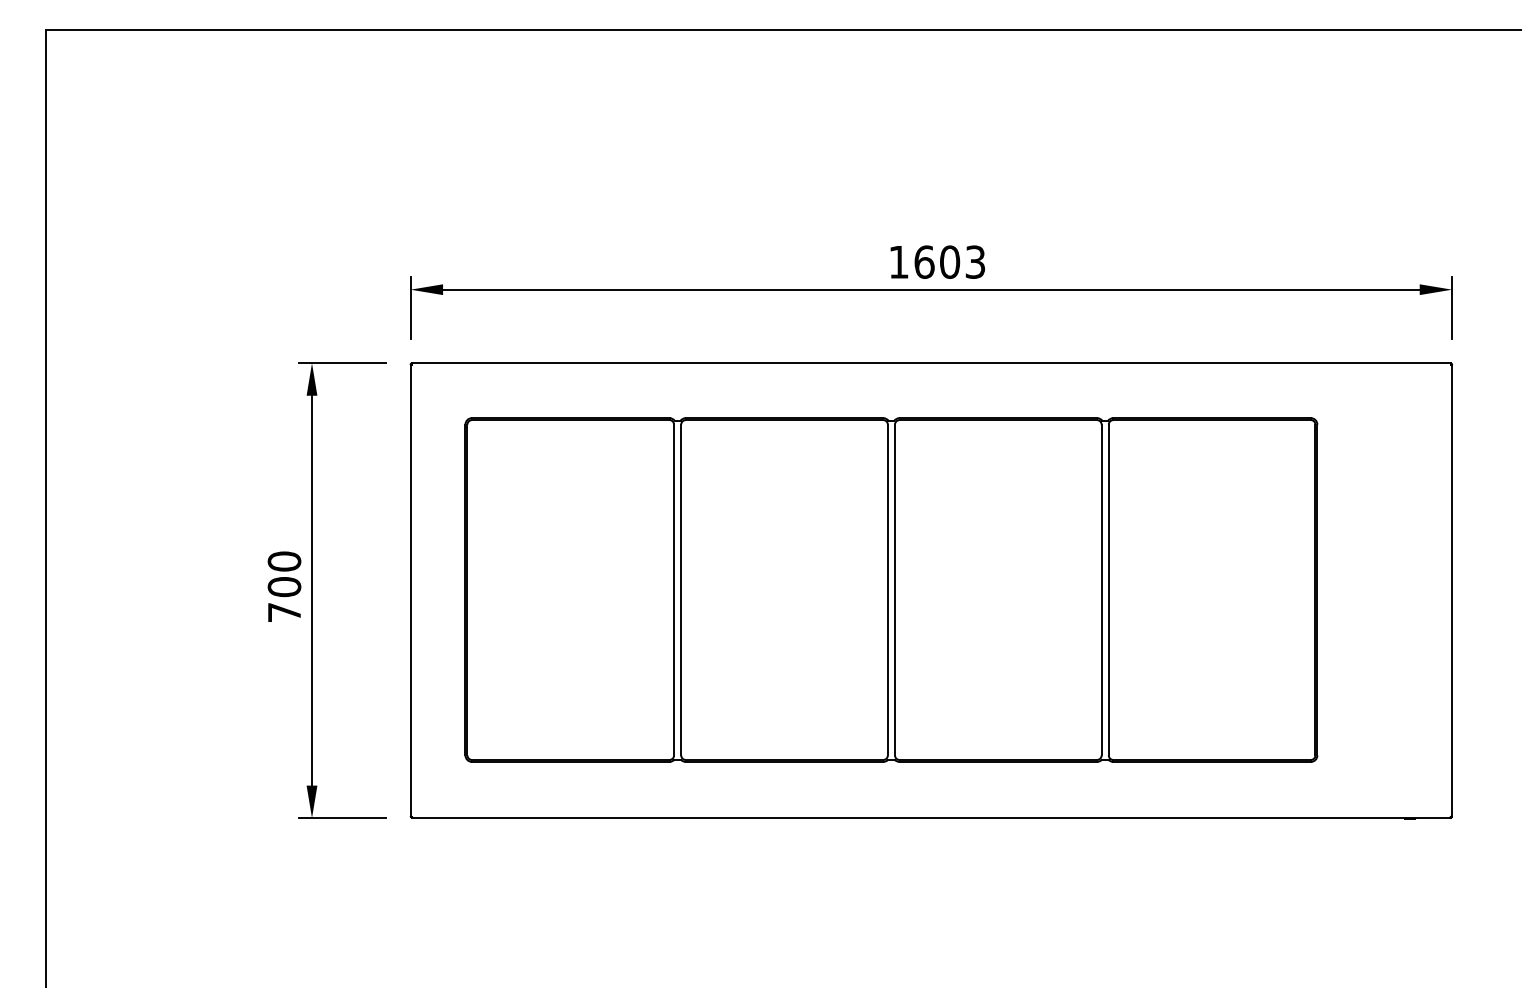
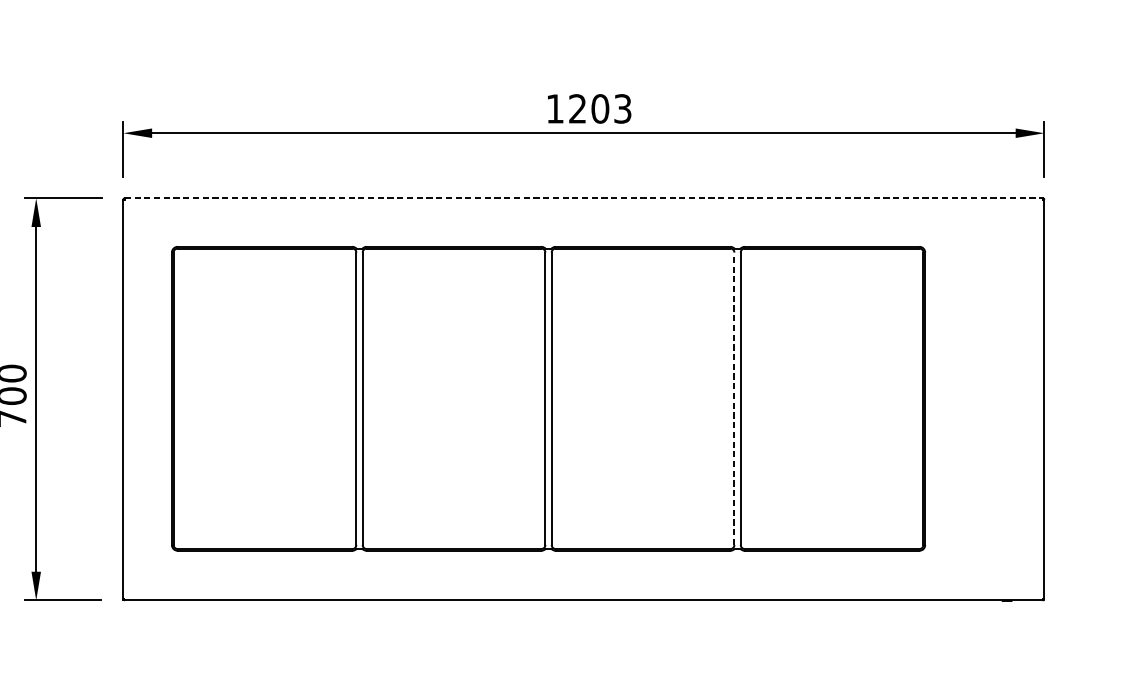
text: (924, 261) -> (577, 108), 1603 -> 1203
line: (931, 363) -> (583, 198), solid -> dashed
line: (1101, 589) -> (734, 398), solid -> dashed

